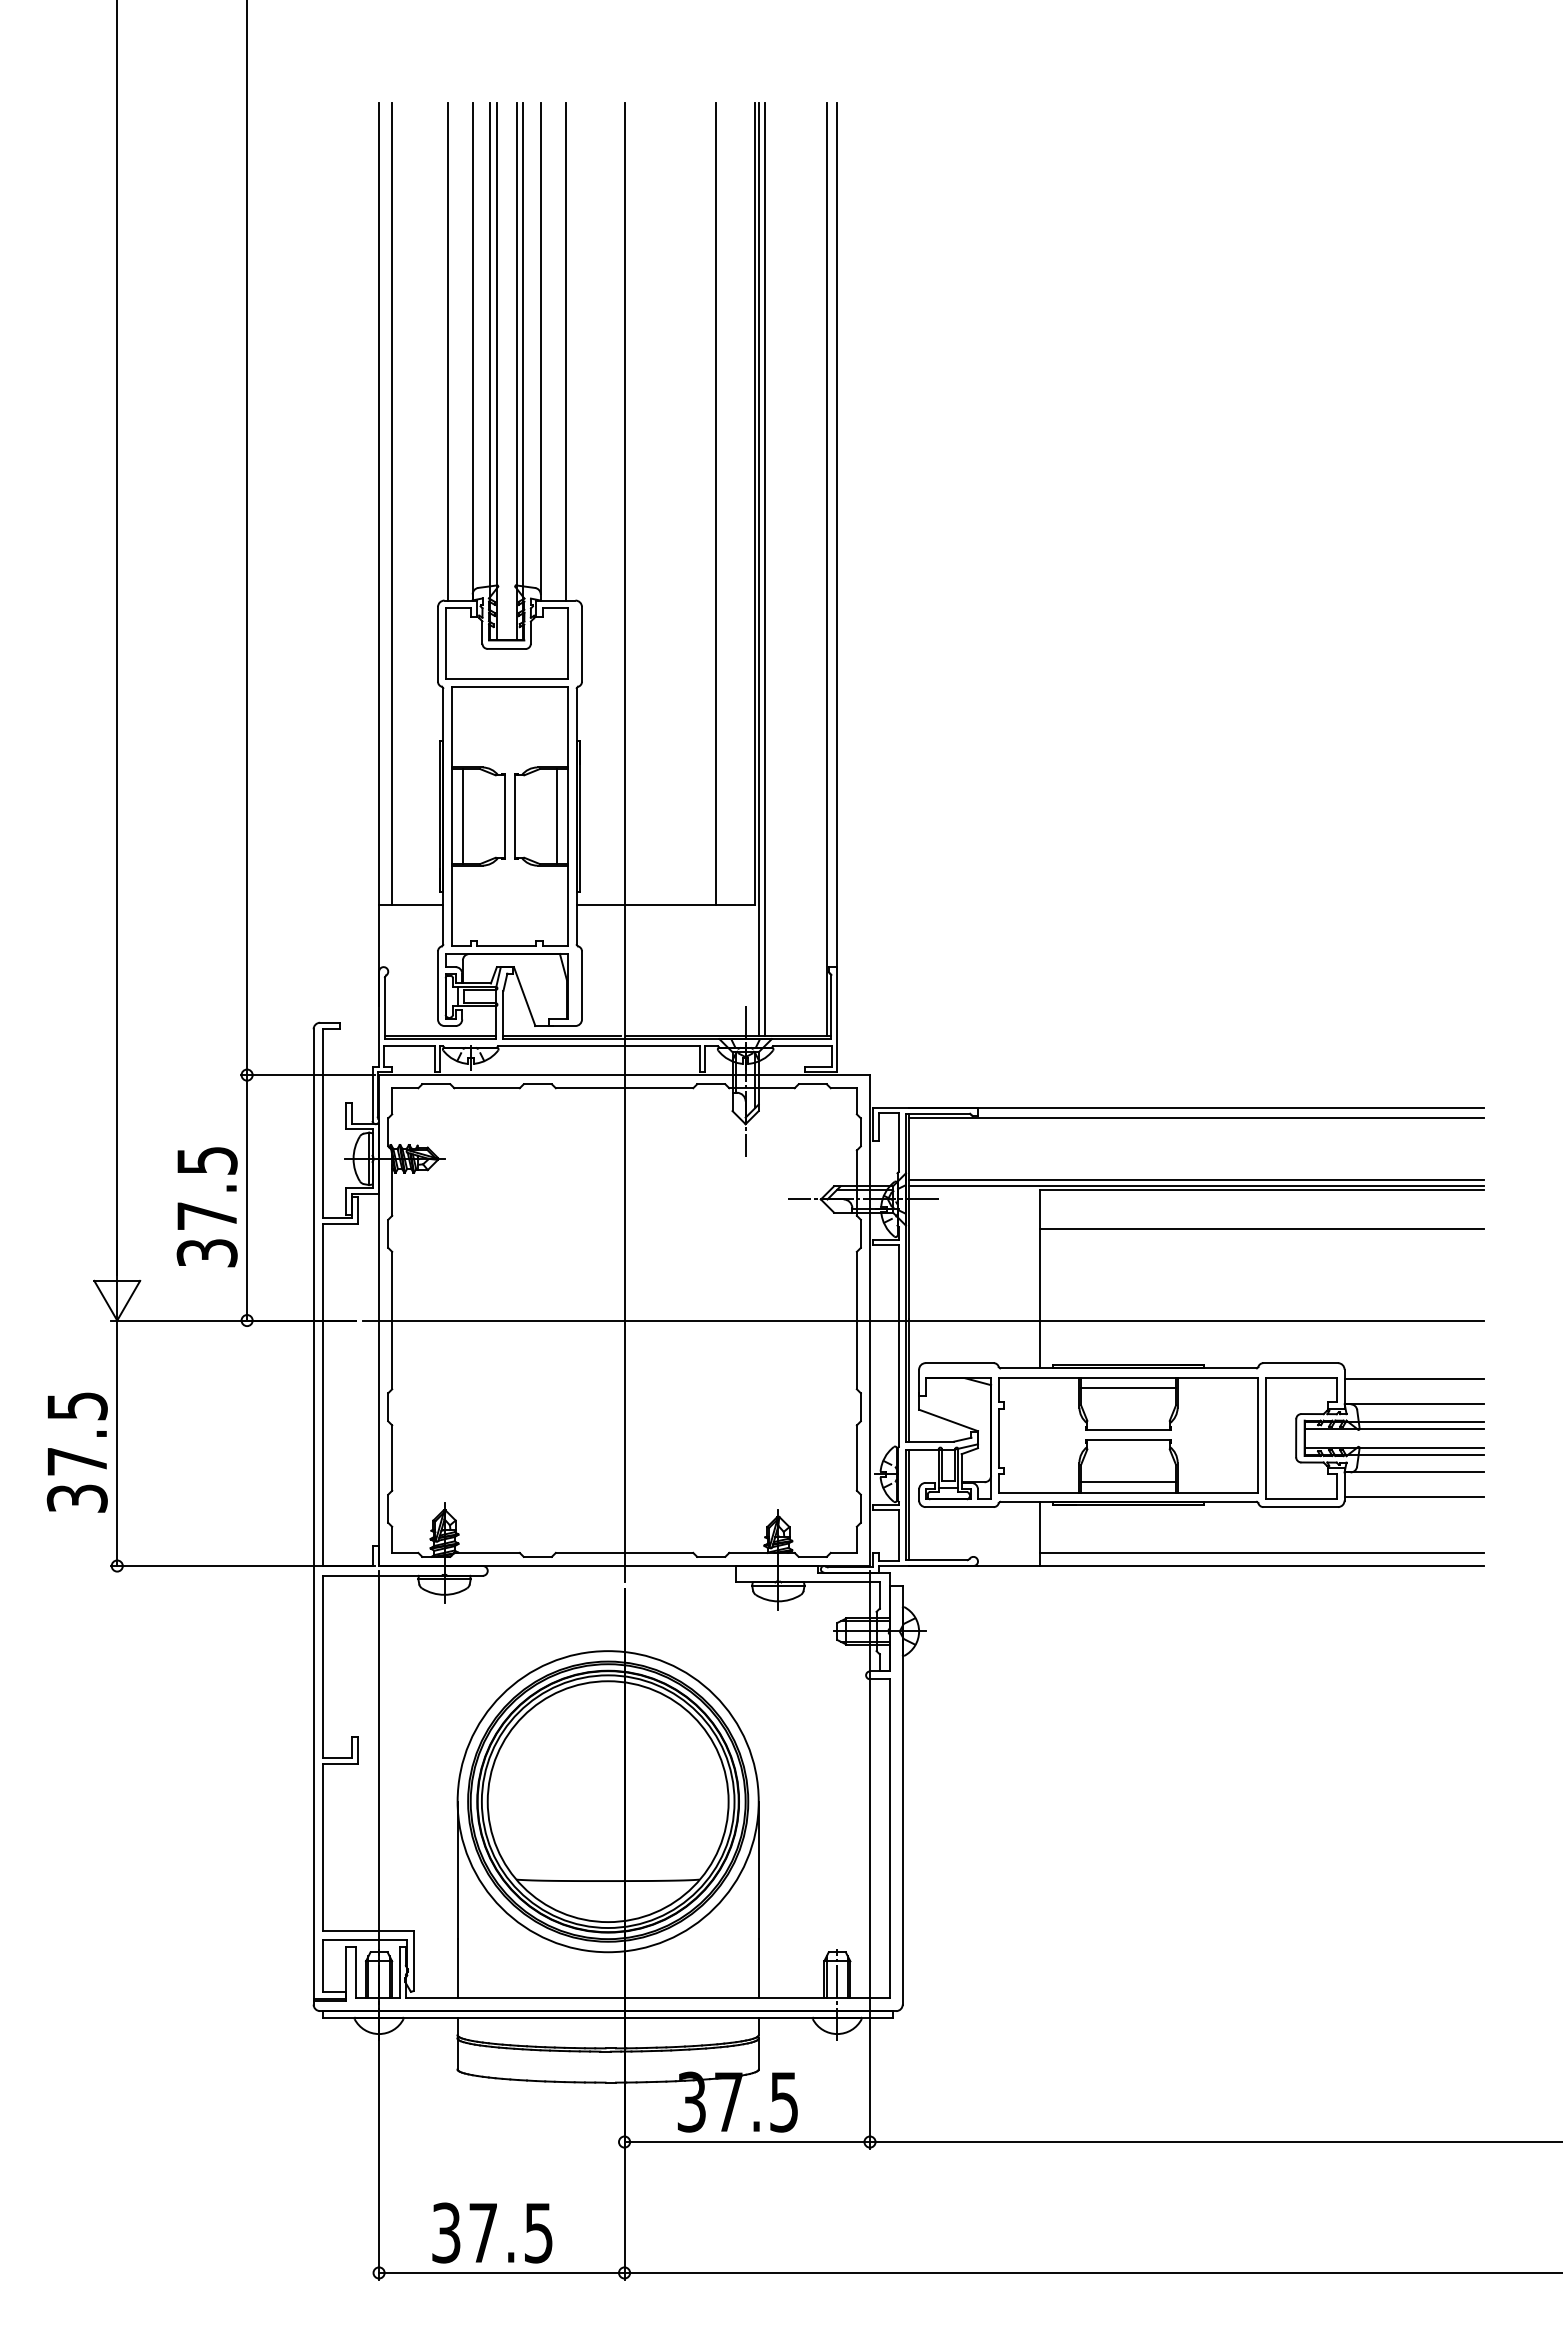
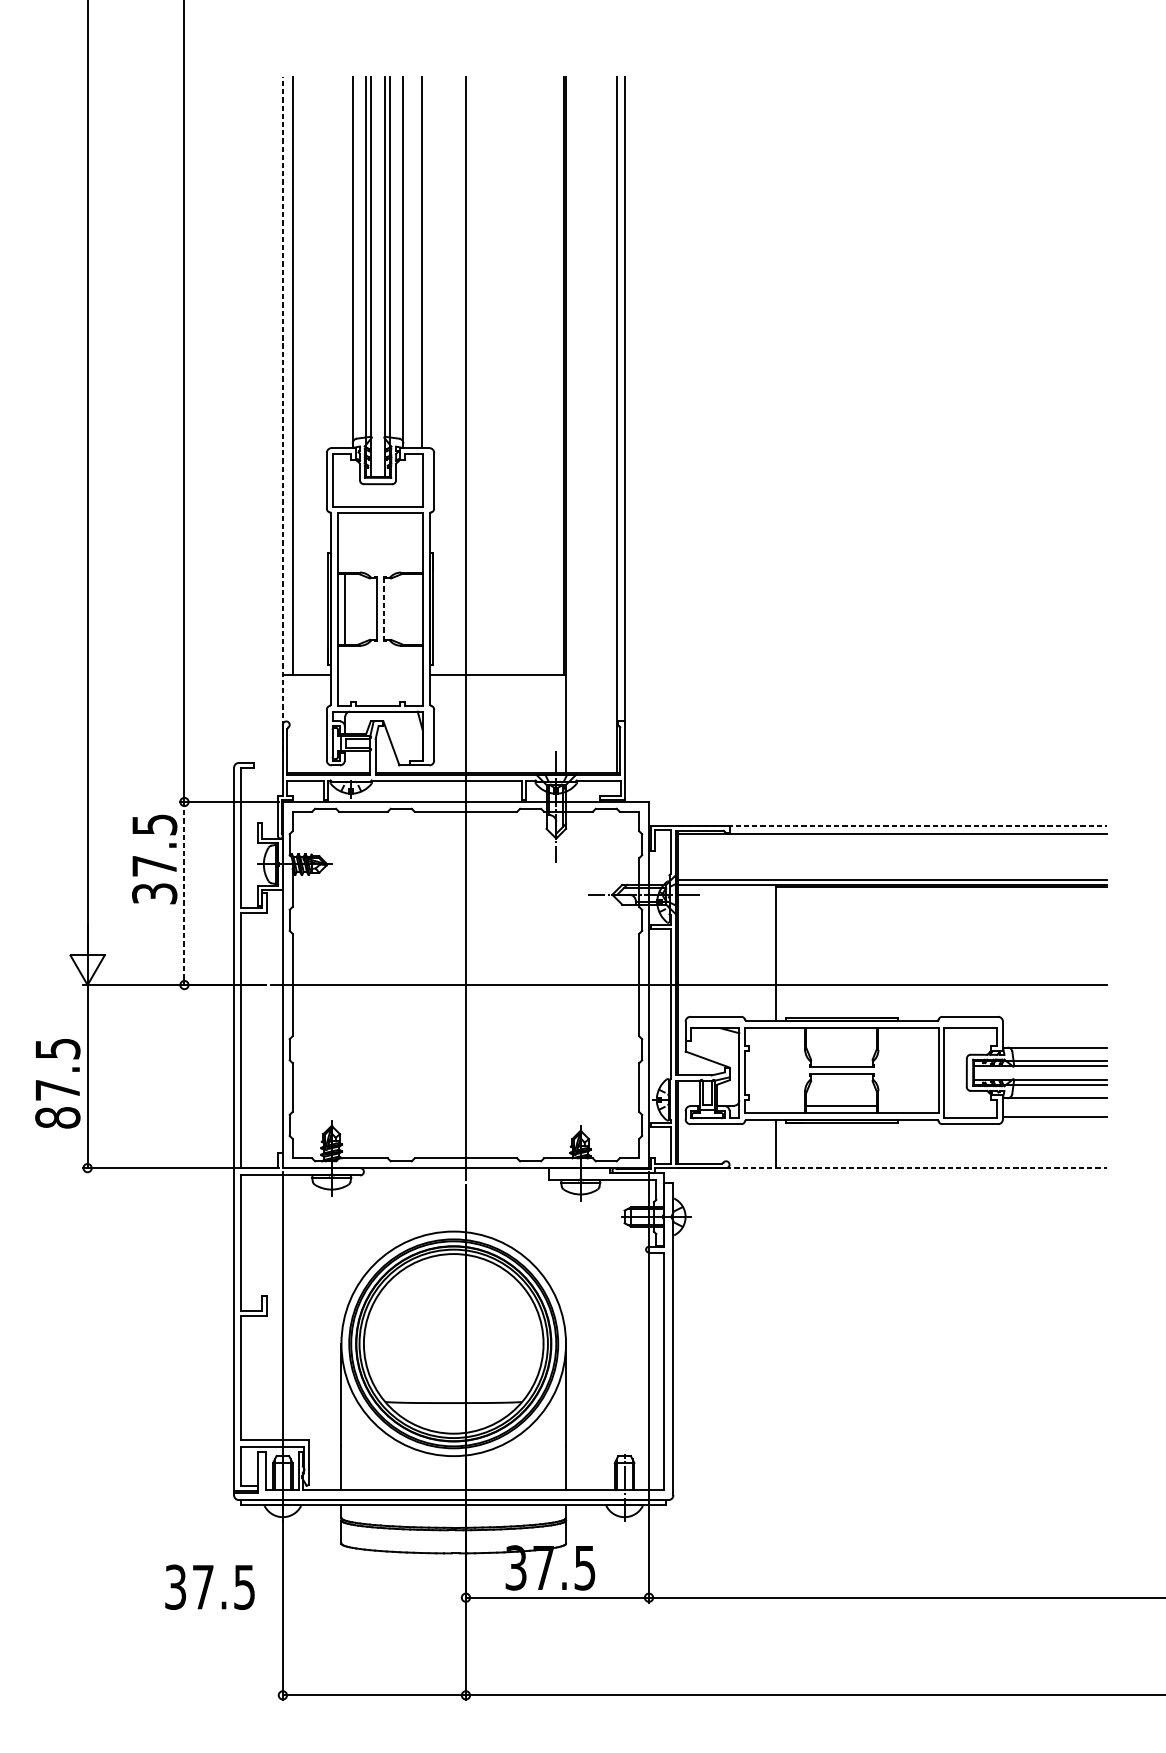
line: (447, 351) -> (333, 262), removed
line: (716, 503) -> (534, 375), removed
line: (379, 554) -> (283, 413), solid -> dashed
line: (765, 569) -> (571, 424), removed
line: (515, 816) -> (384, 609), solid -> dashed
line: (557, 816) -> (415, 609), removed
line: (1197, 1107) -> (893, 826), solid -> dashed
line: (247, 1197) -> (184, 893), solid -> dashed
text: (206, 1207) -> (154, 859), moved
line: (1261, 1228) -> (940, 916), removed
line: (1413, 1379) -> (1054, 1029), removed
line: (1128, 1388) -> (841, 1035), removed
text: (76, 1498) -> (57, 1117), 37.5 -> 87.5
line: (1261, 1552) -> (940, 1158), removed
line: (1229, 1566) -> (917, 1168), solid -> dashed
text: (492, 2232) -> (210, 1586), moved

